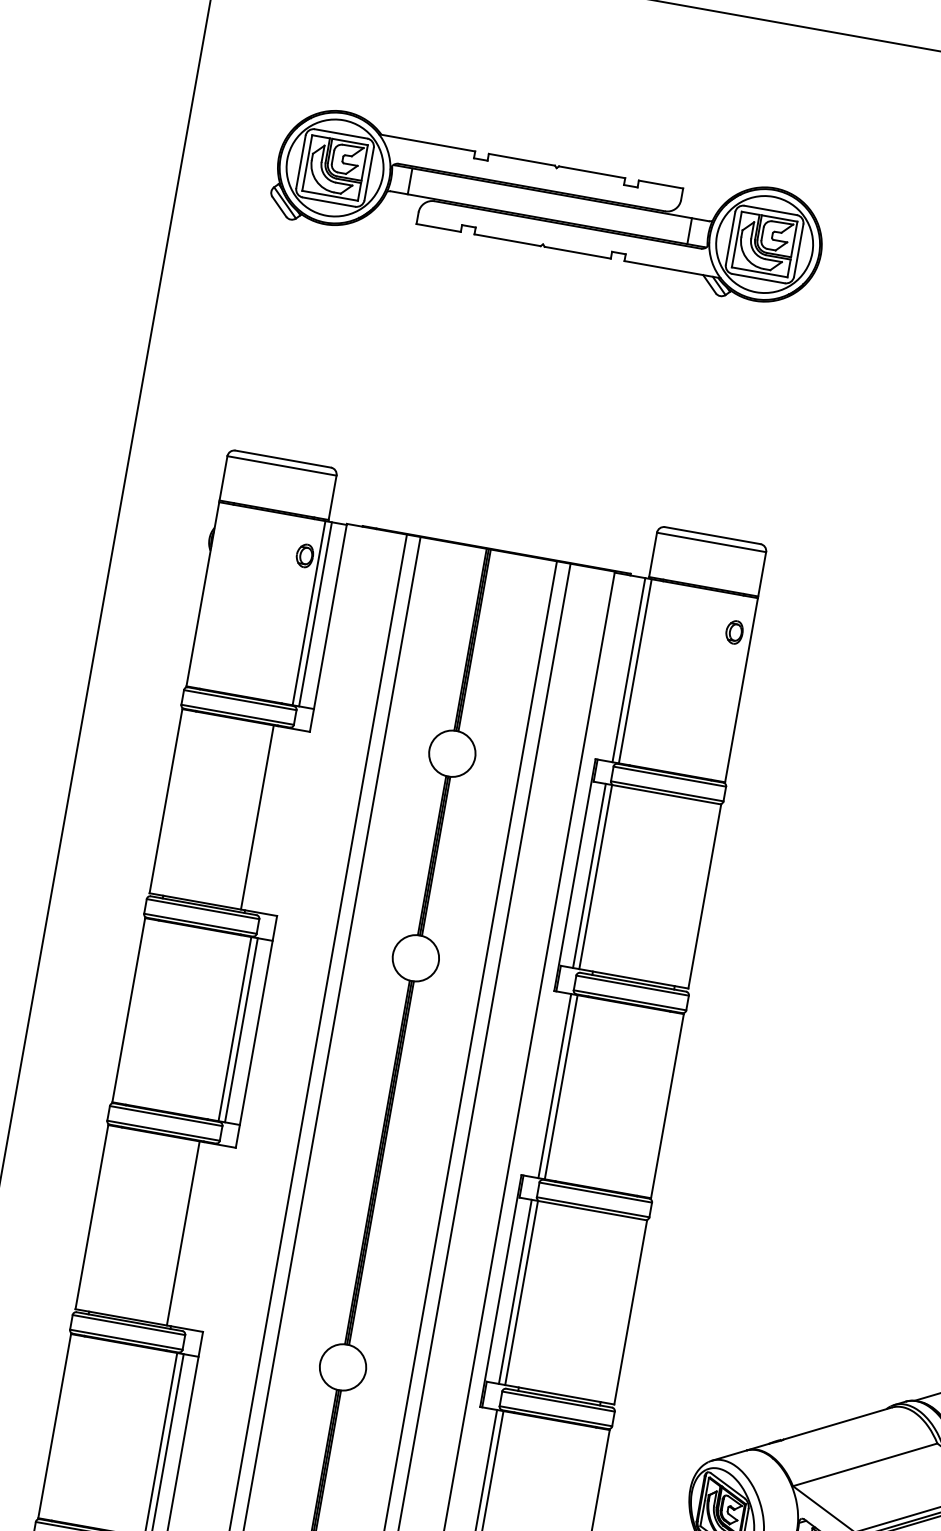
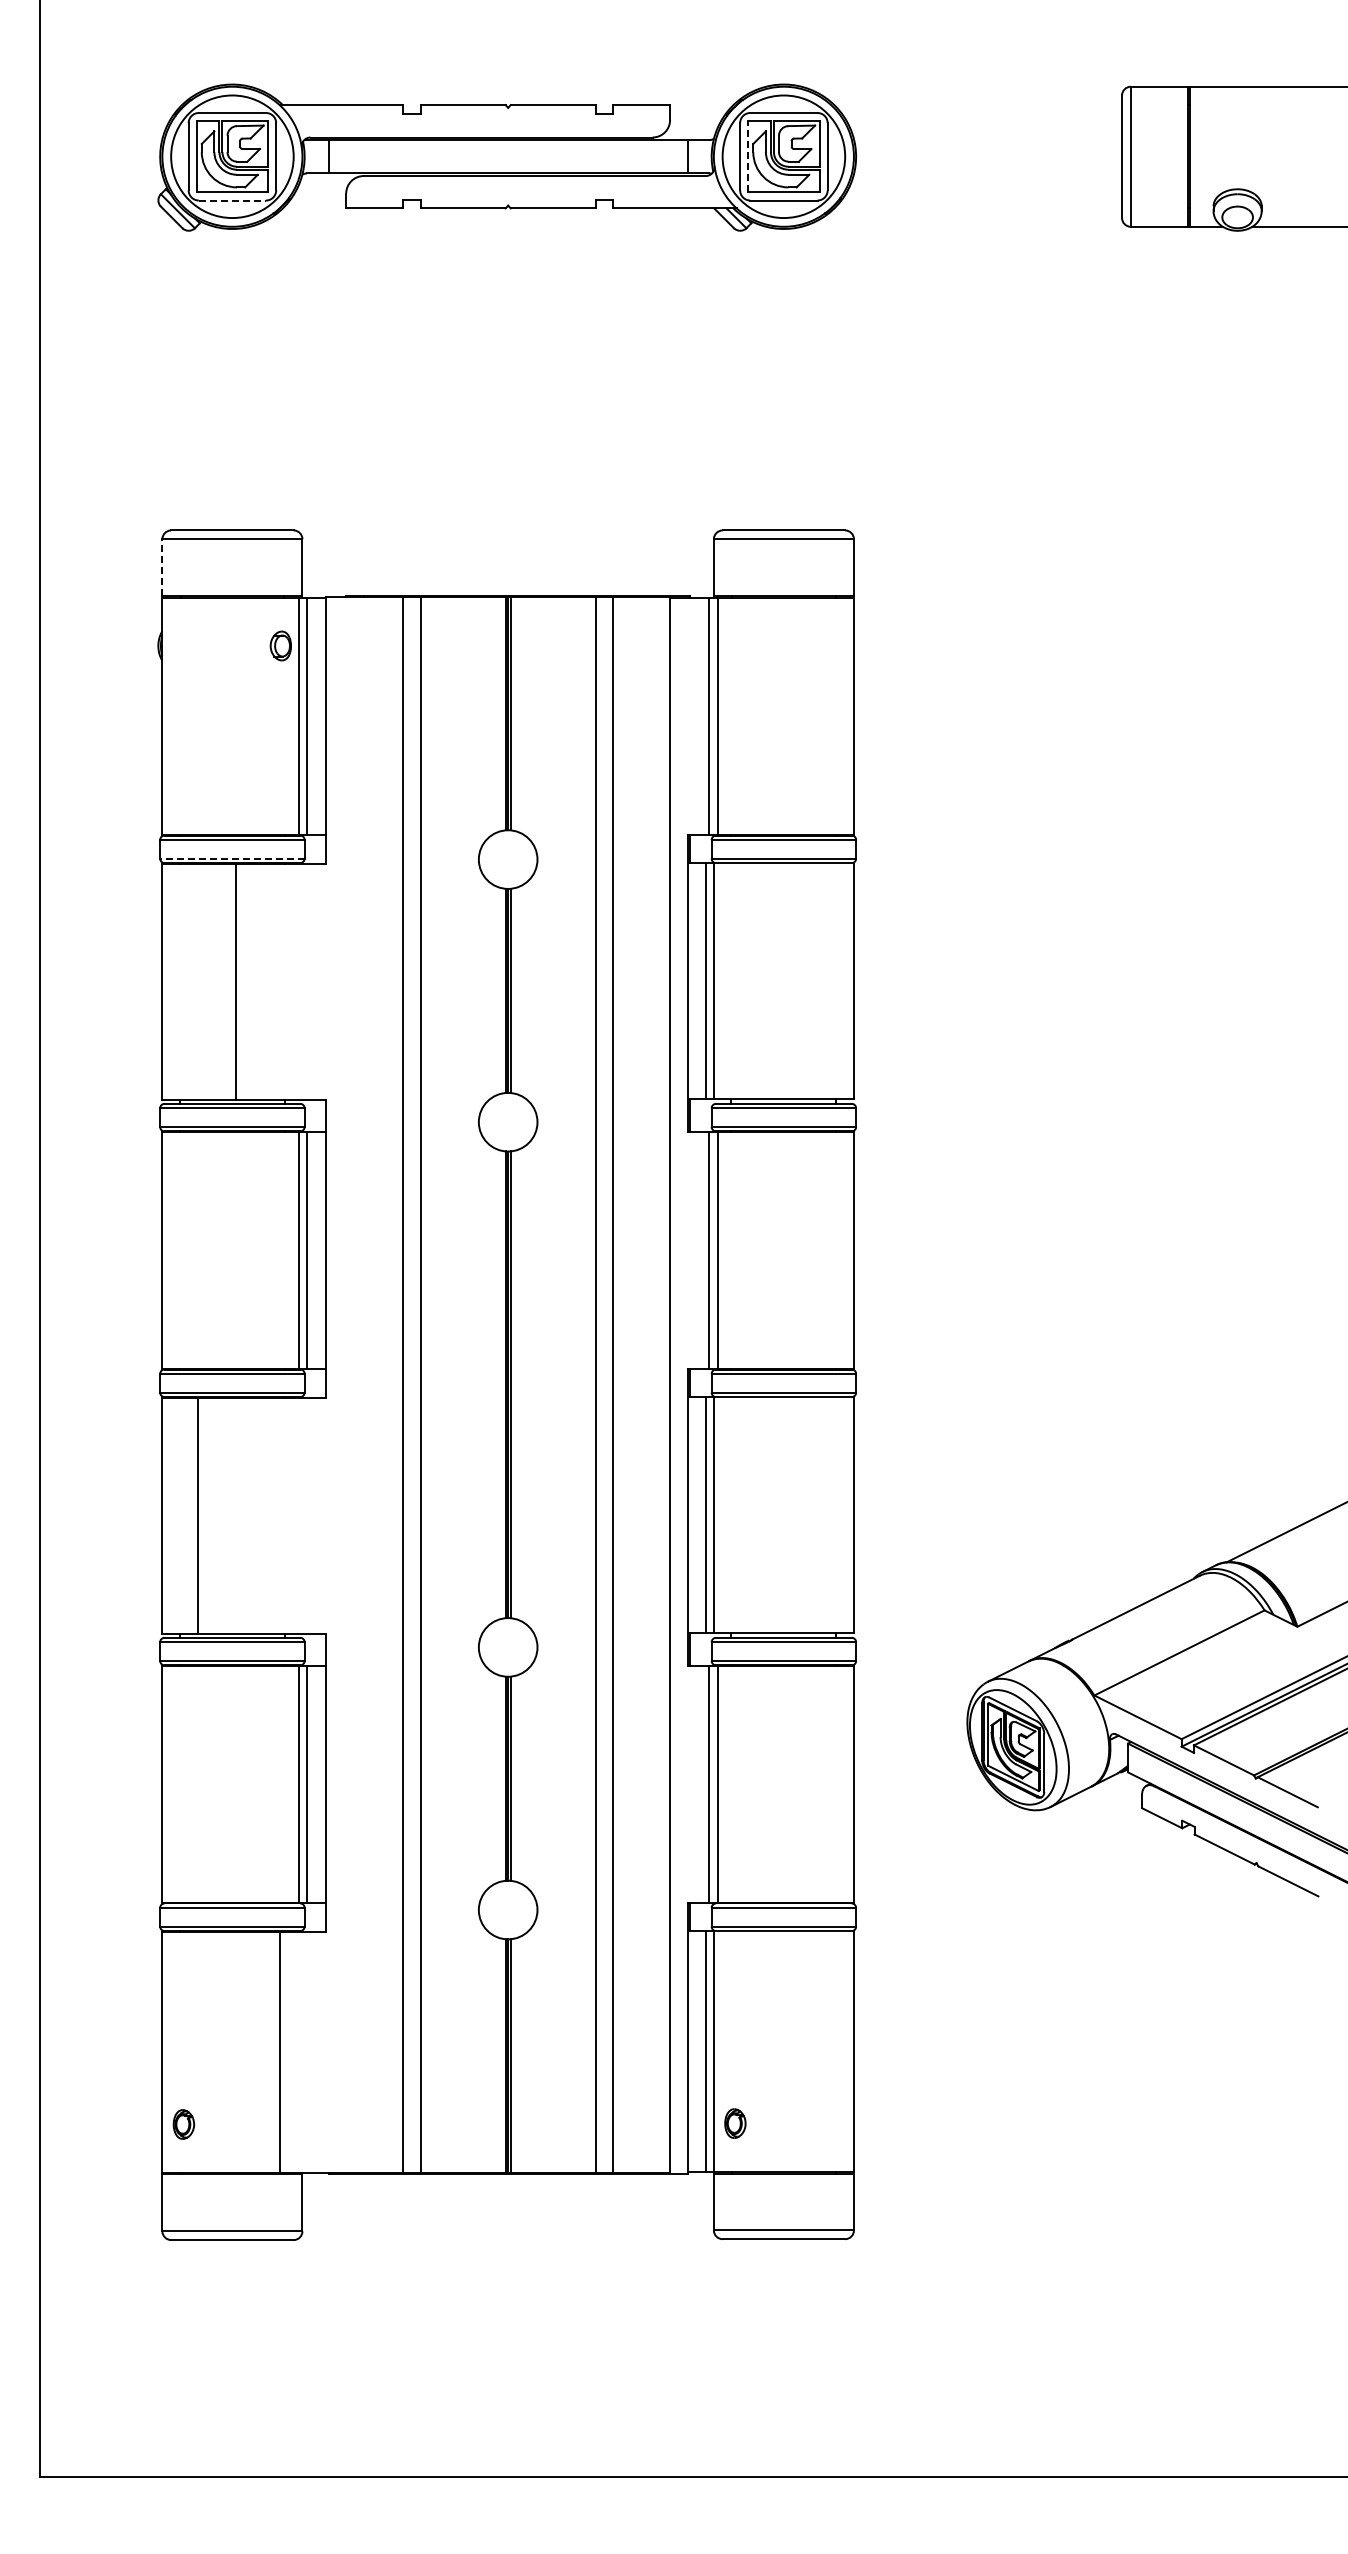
line: (329, 202) -> (232, 200), solid -> dashed
line: (737, 239) -> (748, 156), solid -> dashed
line: (223, 478) -> (162, 567), solid -> dashed
part: (734, 631) -> (832, 645), removed
line: (236, 714) -> (231, 858), solid -> dashed
line: (257, 816) -> (235, 981), moved
line: (183, 1232) -> (197, 1515), moved

